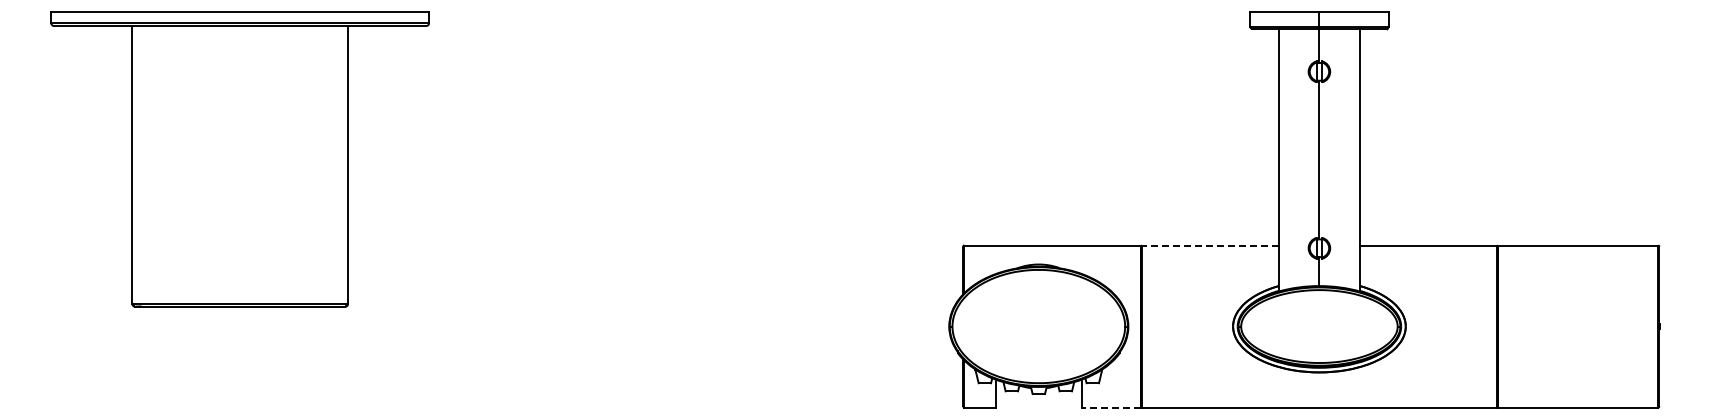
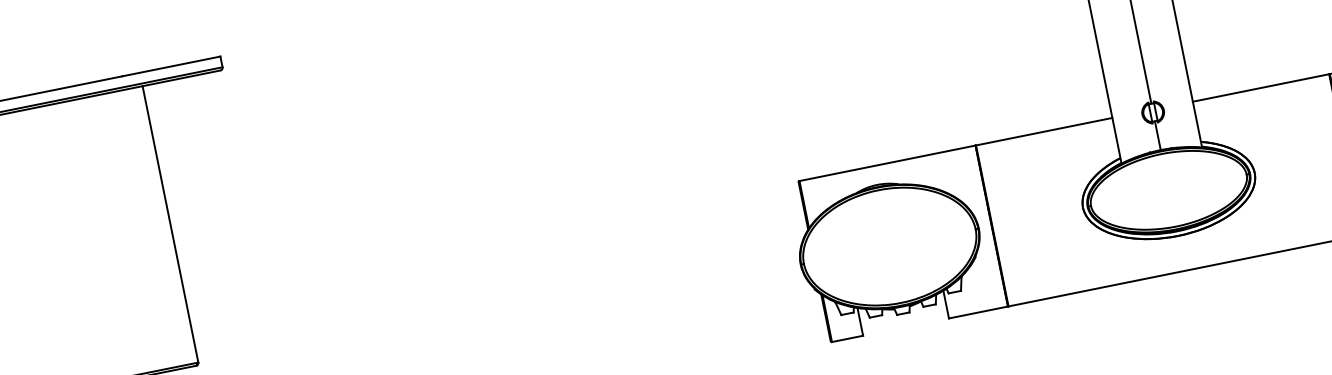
line: (1210, 245) -> (1044, 131), dashed -> solid
line: (1111, 407) -> (978, 312), dashed -> solid

